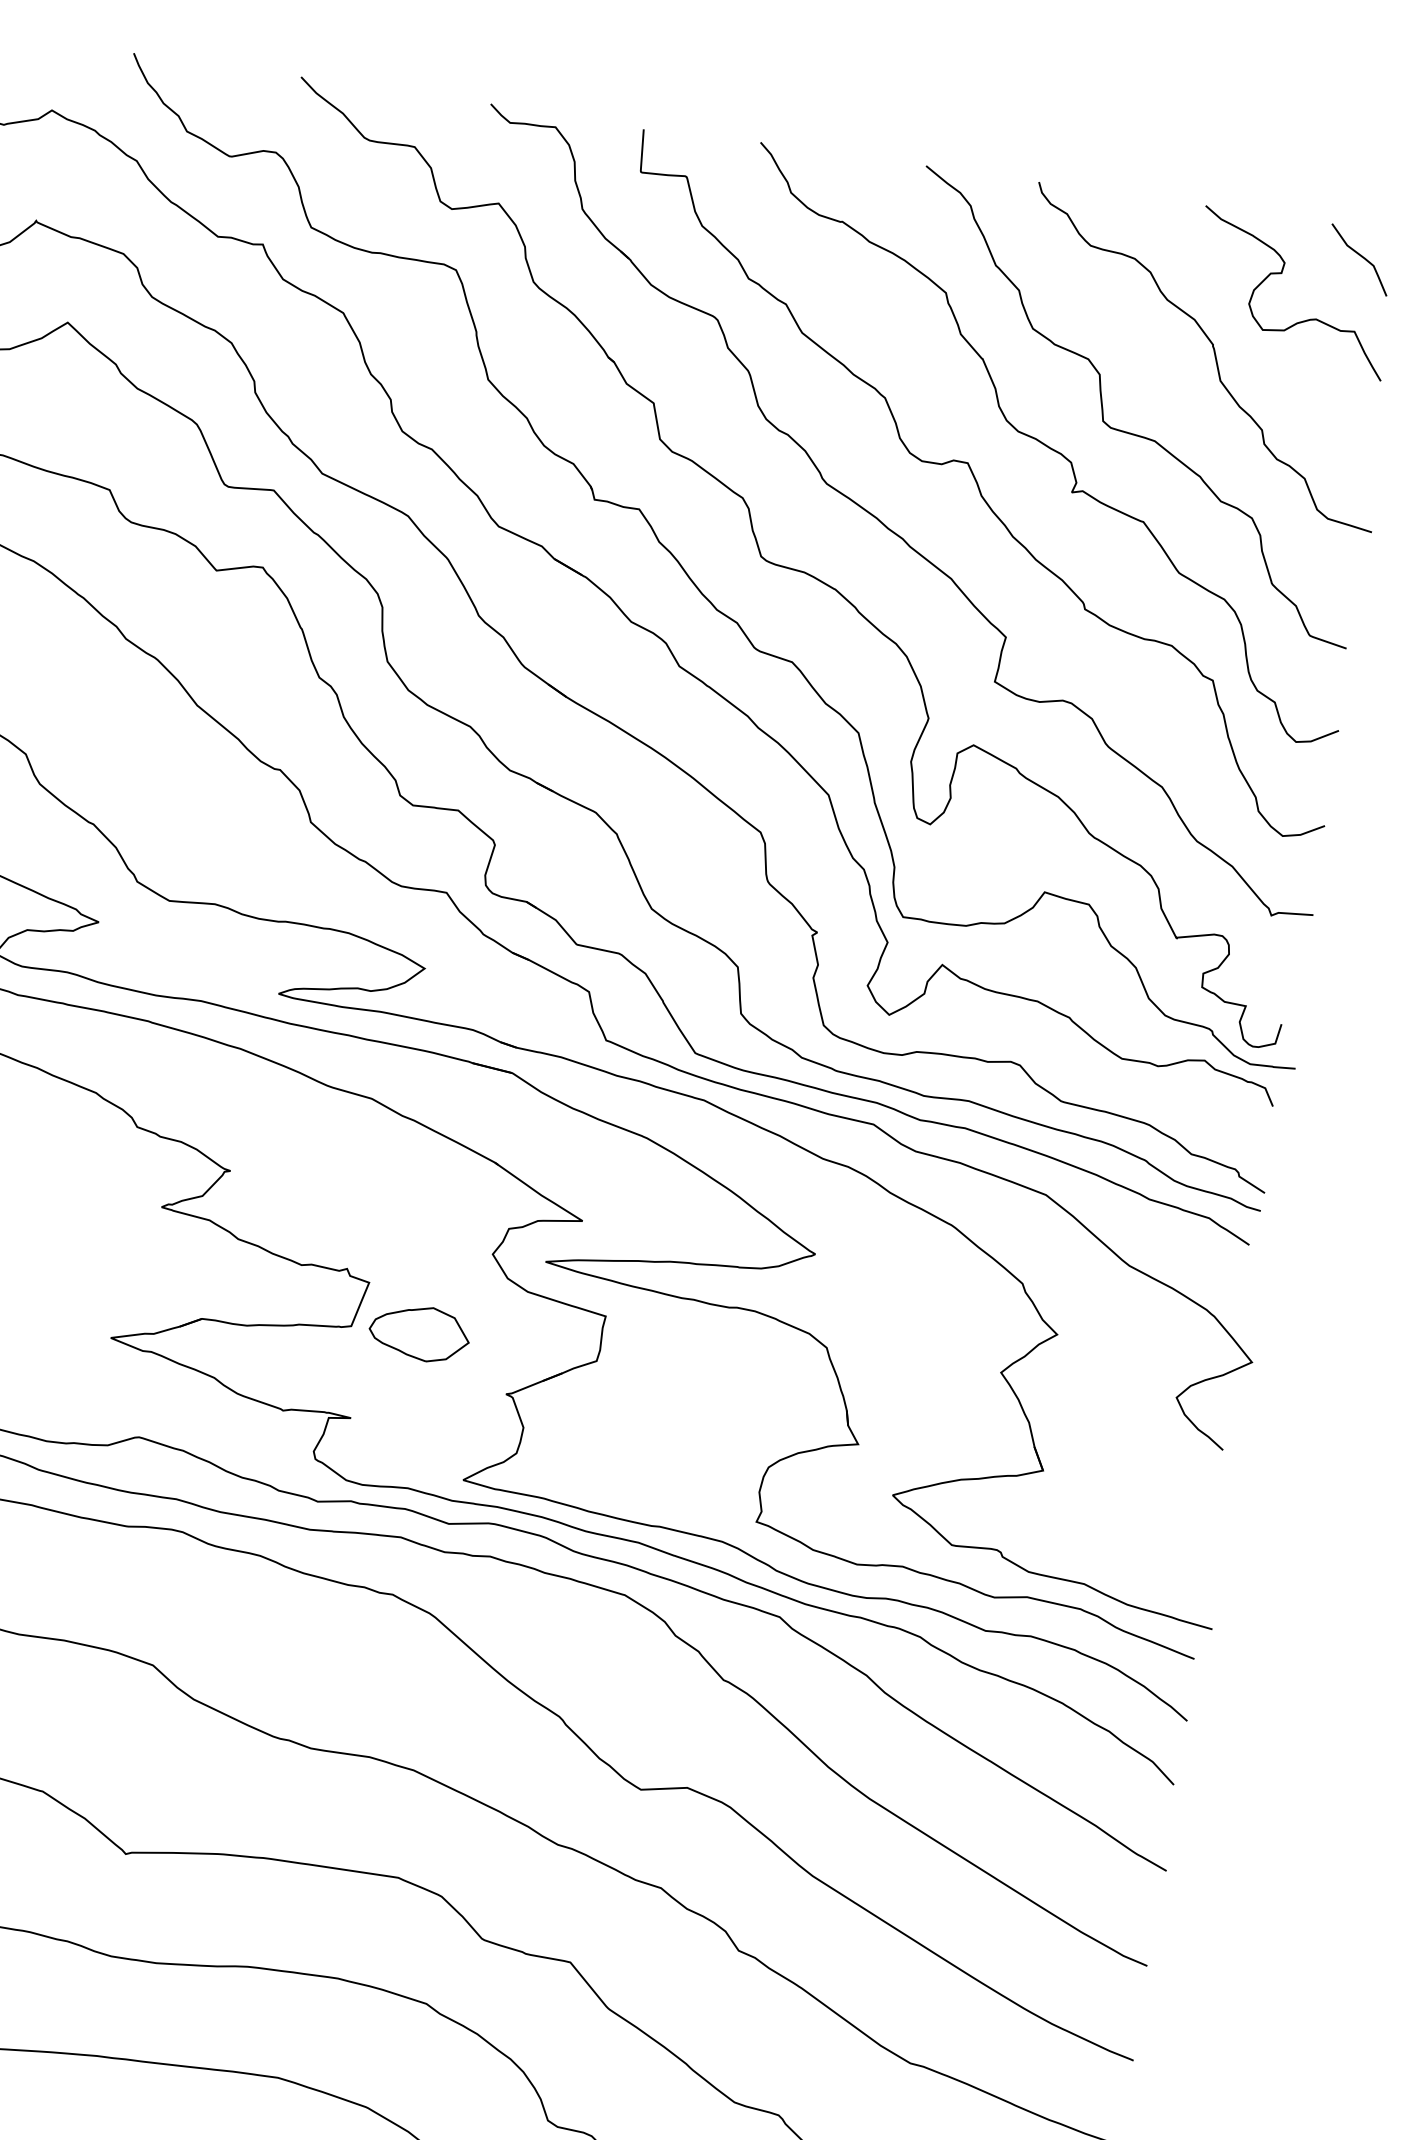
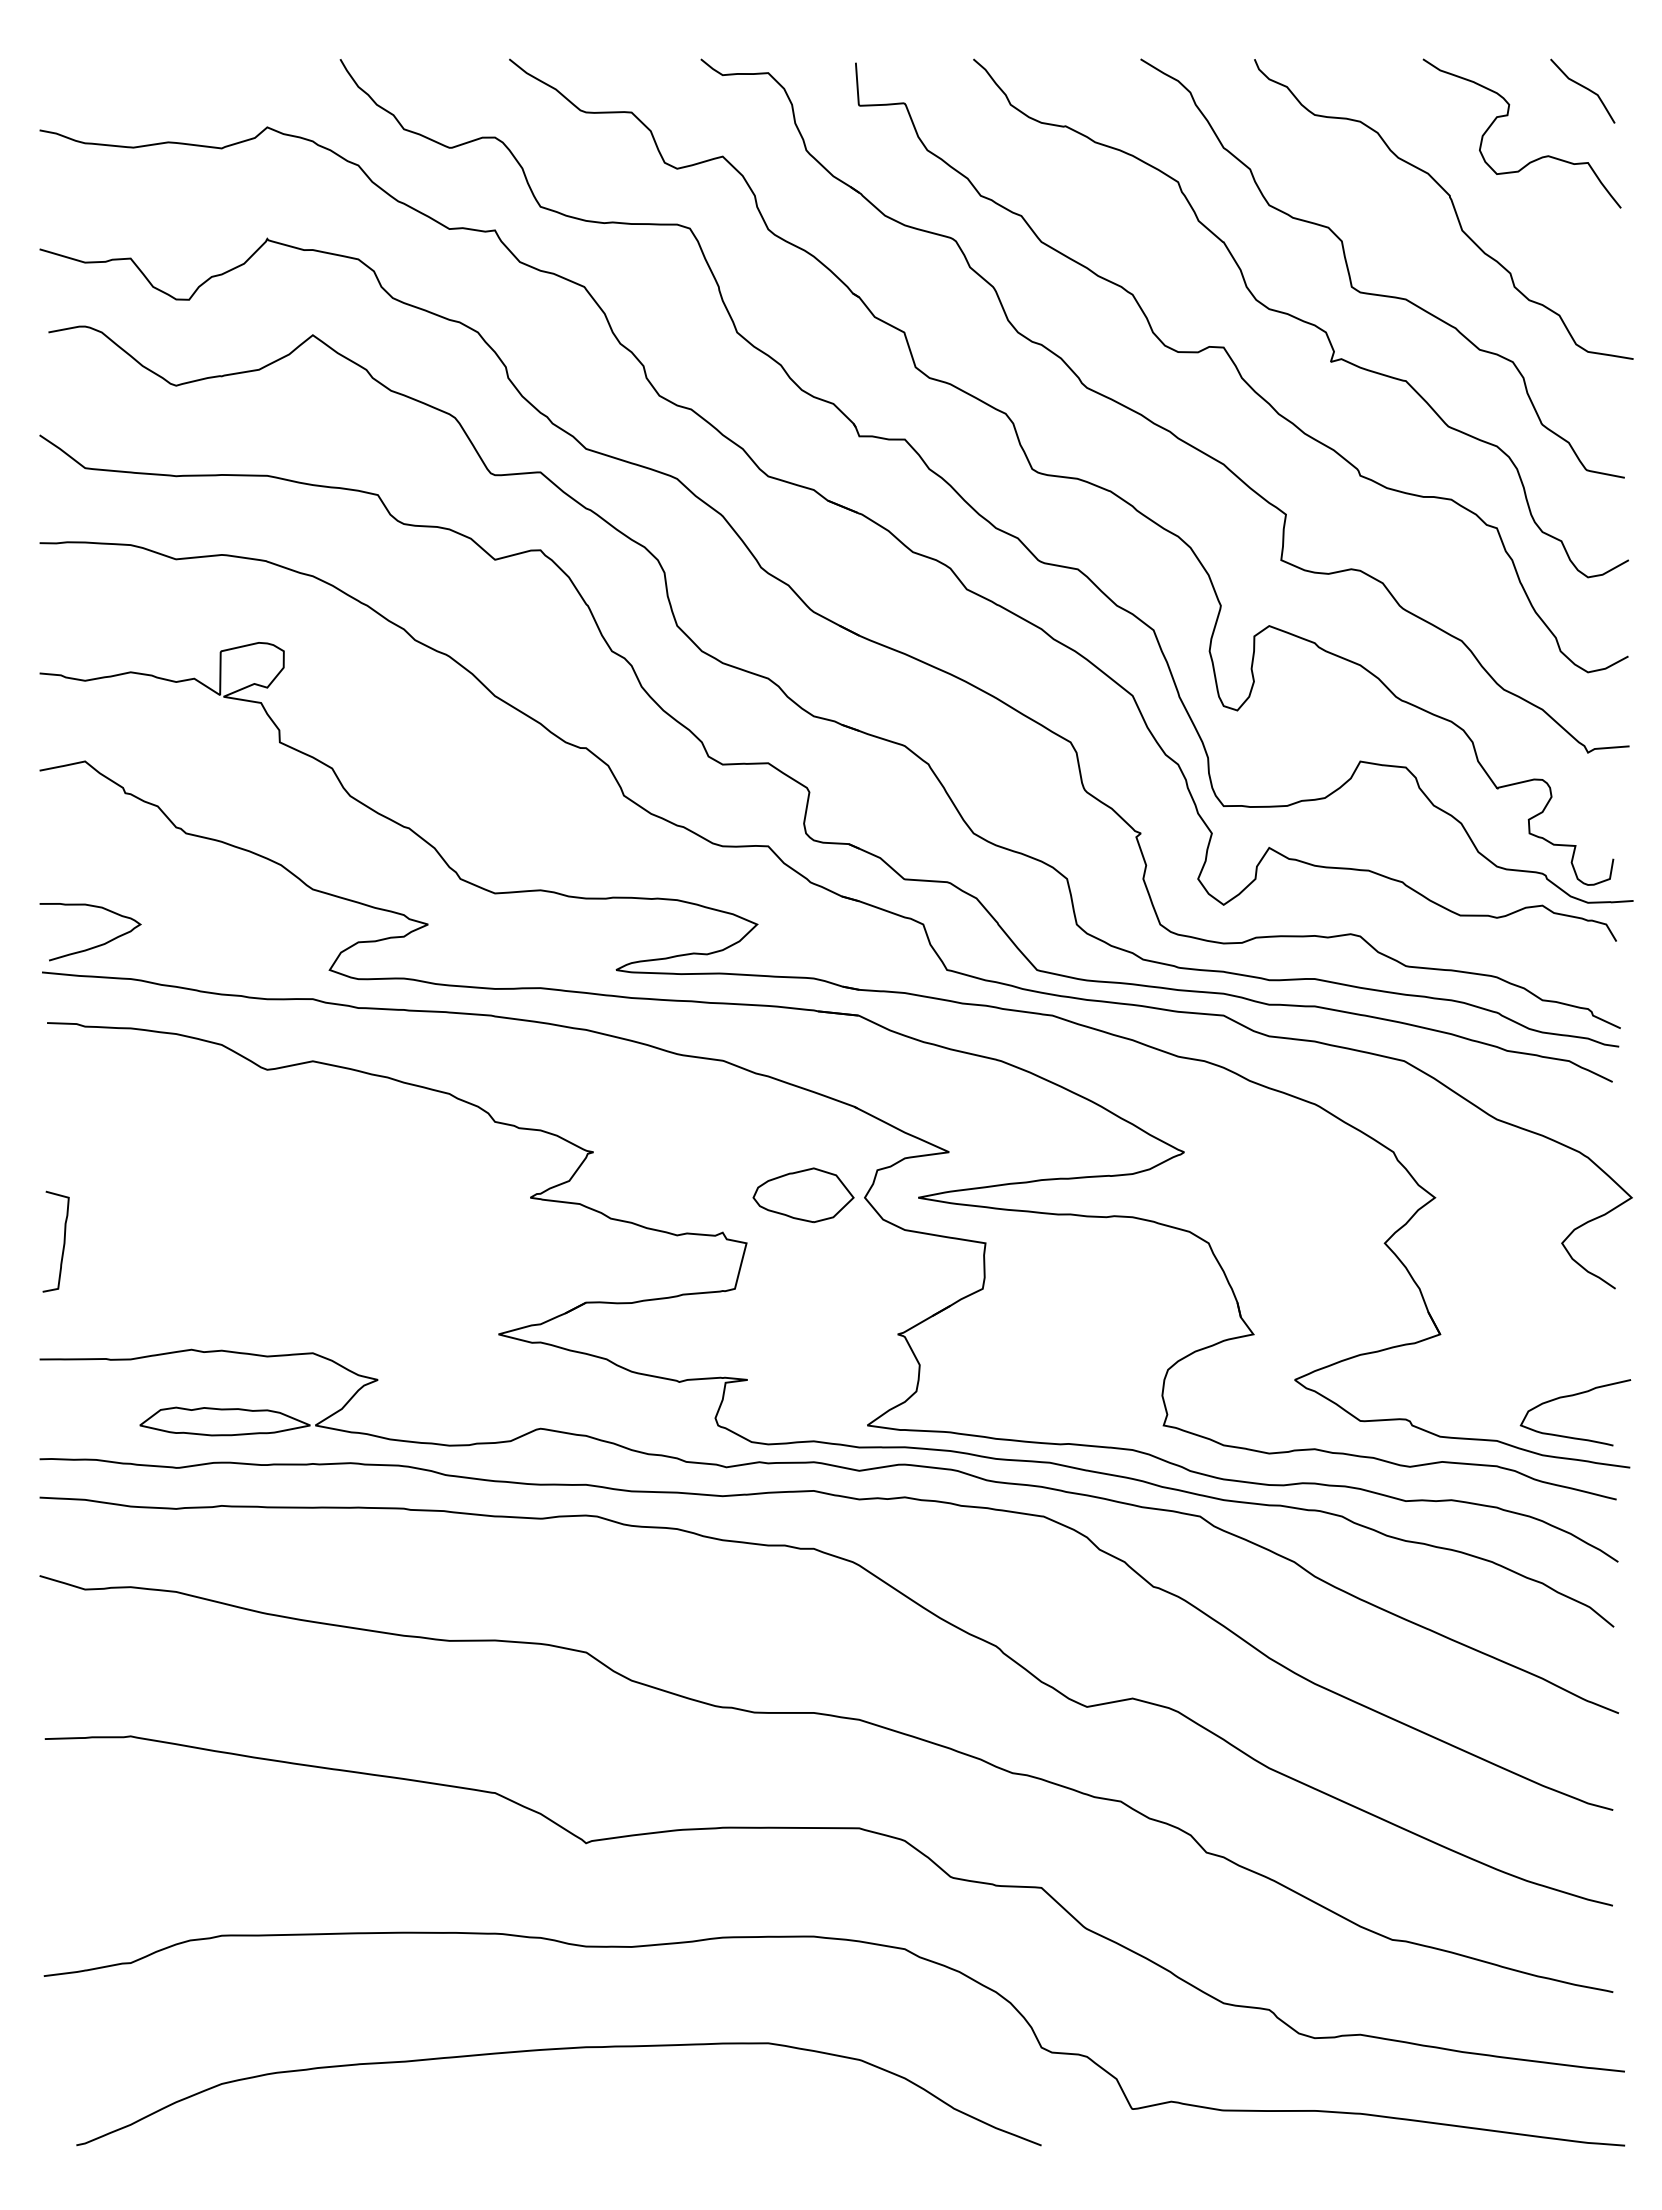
part: (419, 1333) -> (803, 1195), moved
curve: (1165, 1550) -> (1572, 1396), added

